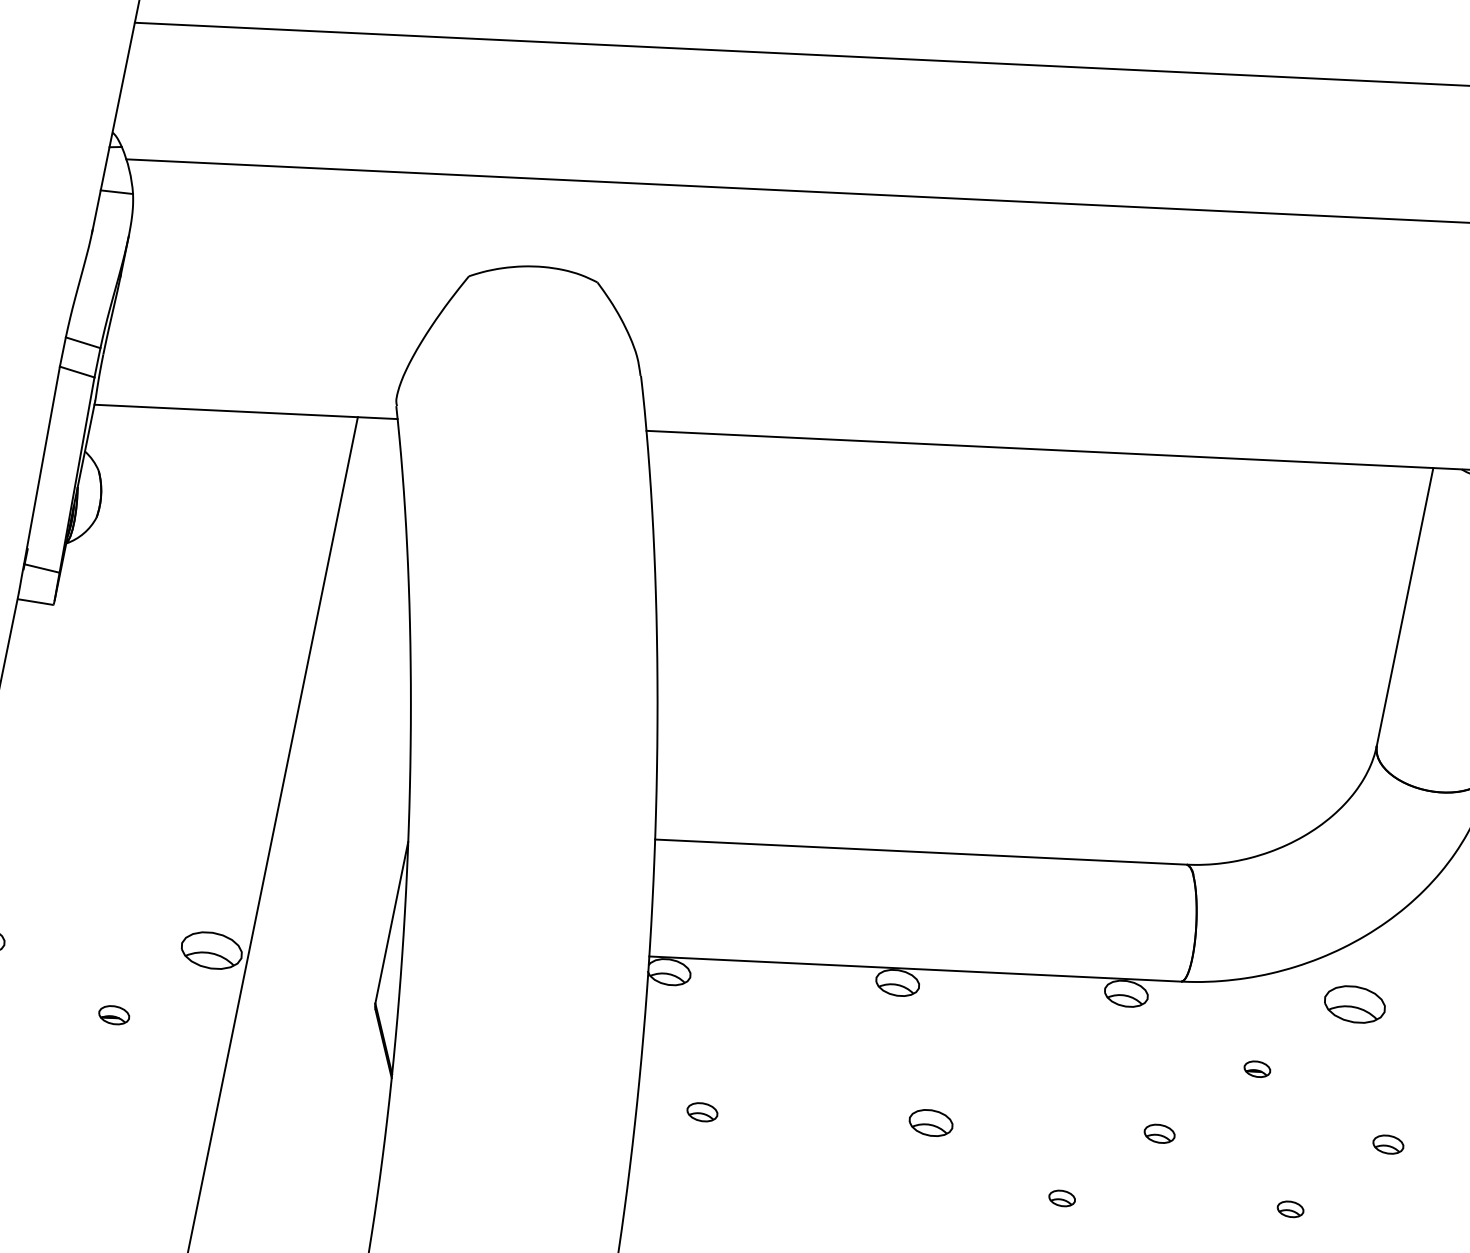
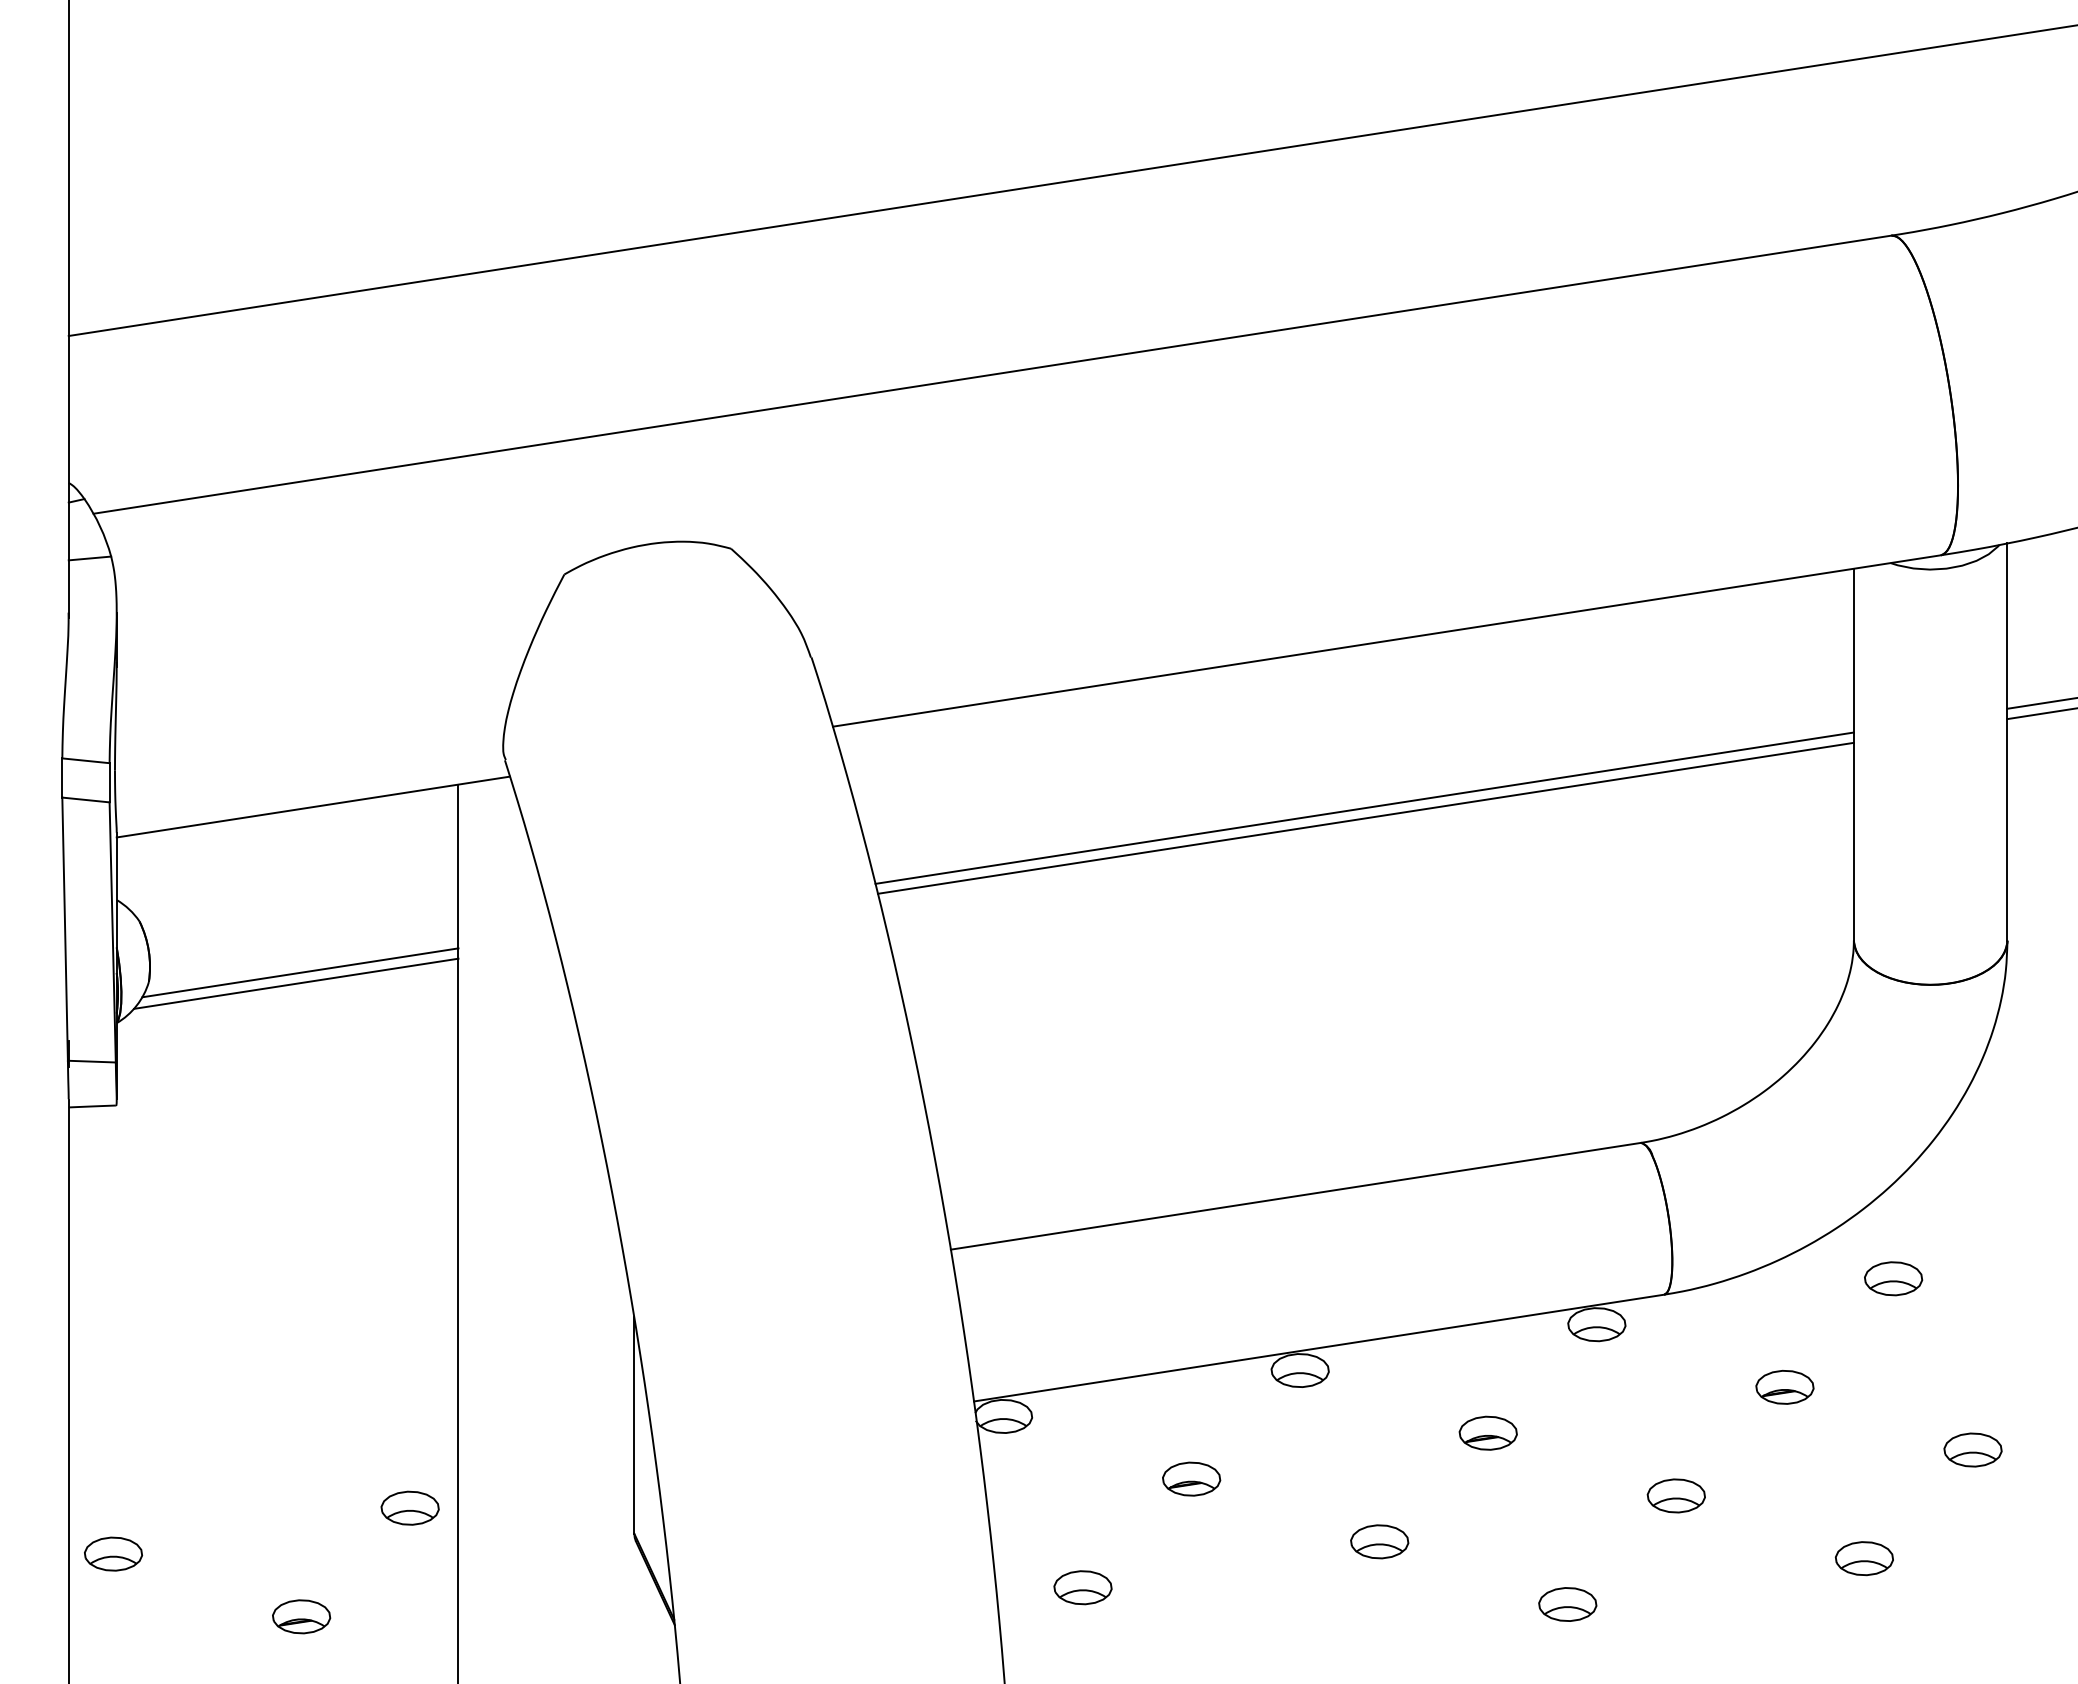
line: (211, 533) -> (300, 972), added
line: (206, 541) -> (296, 983), added
line: (1031, 572) -> (1364, 807), added
line: (1030, 579) -> (1365, 817), added
part: (211, 949) -> (409, 1507), size x0.71
part: (1355, 1004) -> (1893, 1278), size x0.71
part: (114, 1014) -> (301, 1616), size x1.43
part: (800, 1047) -> (1191, 1478), added
part: (1028, 1057) -> (1487, 1432), added
part: (1257, 1069) -> (1784, 1387), size x1.67
part: (702, 1111) -> (1082, 1587), size x1.43
part: (1159, 1133) -> (1675, 1495), size x1.43
part: (1388, 1144) -> (1972, 1449), size x1.43
part: (1061, 1198) -> (1567, 1604), size x1.67
part: (1290, 1209) -> (1863, 1558), size x1.67

